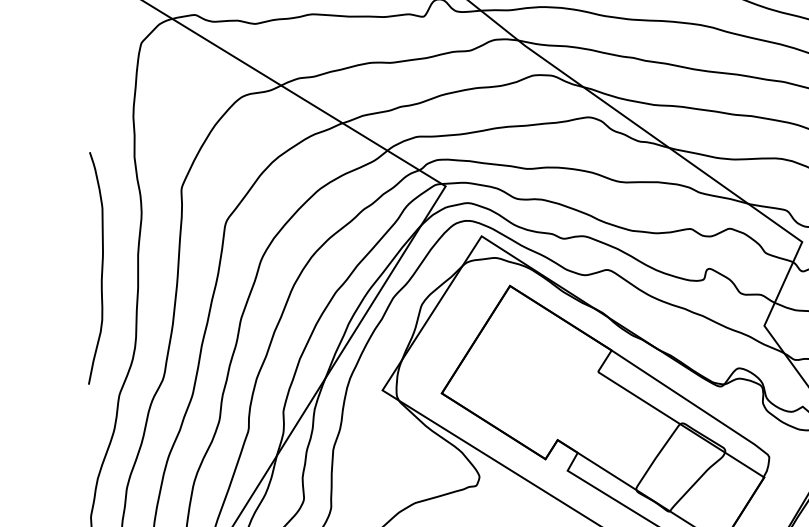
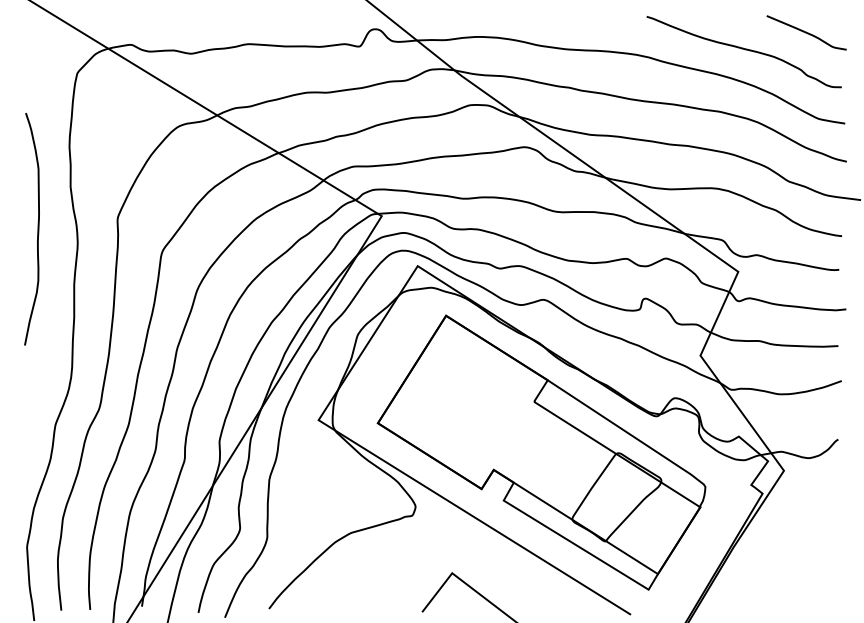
curve: (101, 268) -> (37, 229), moved

